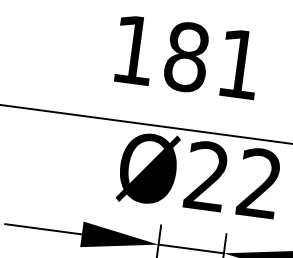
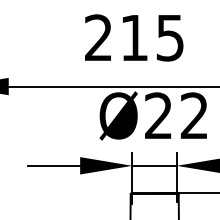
text: (186, 56) -> (134, 37), 181 -> 215

